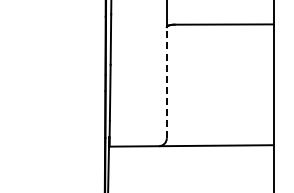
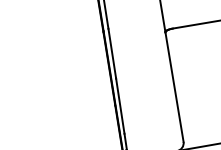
line: (166, 82) -> (174, 86), dashed -> solid

